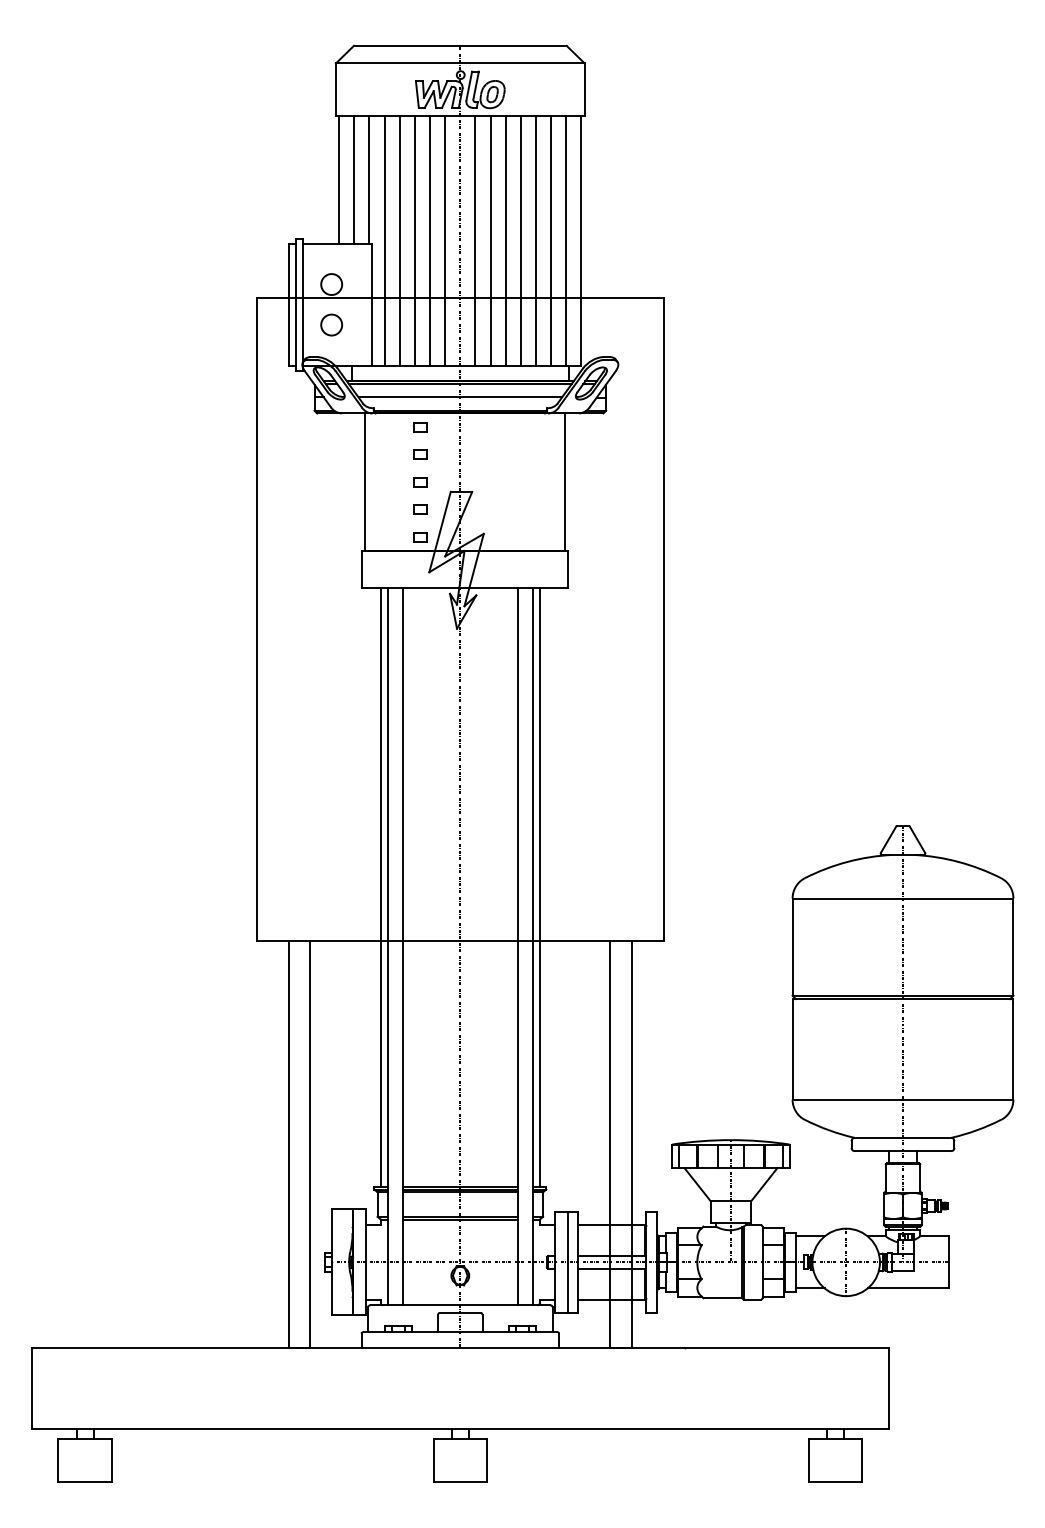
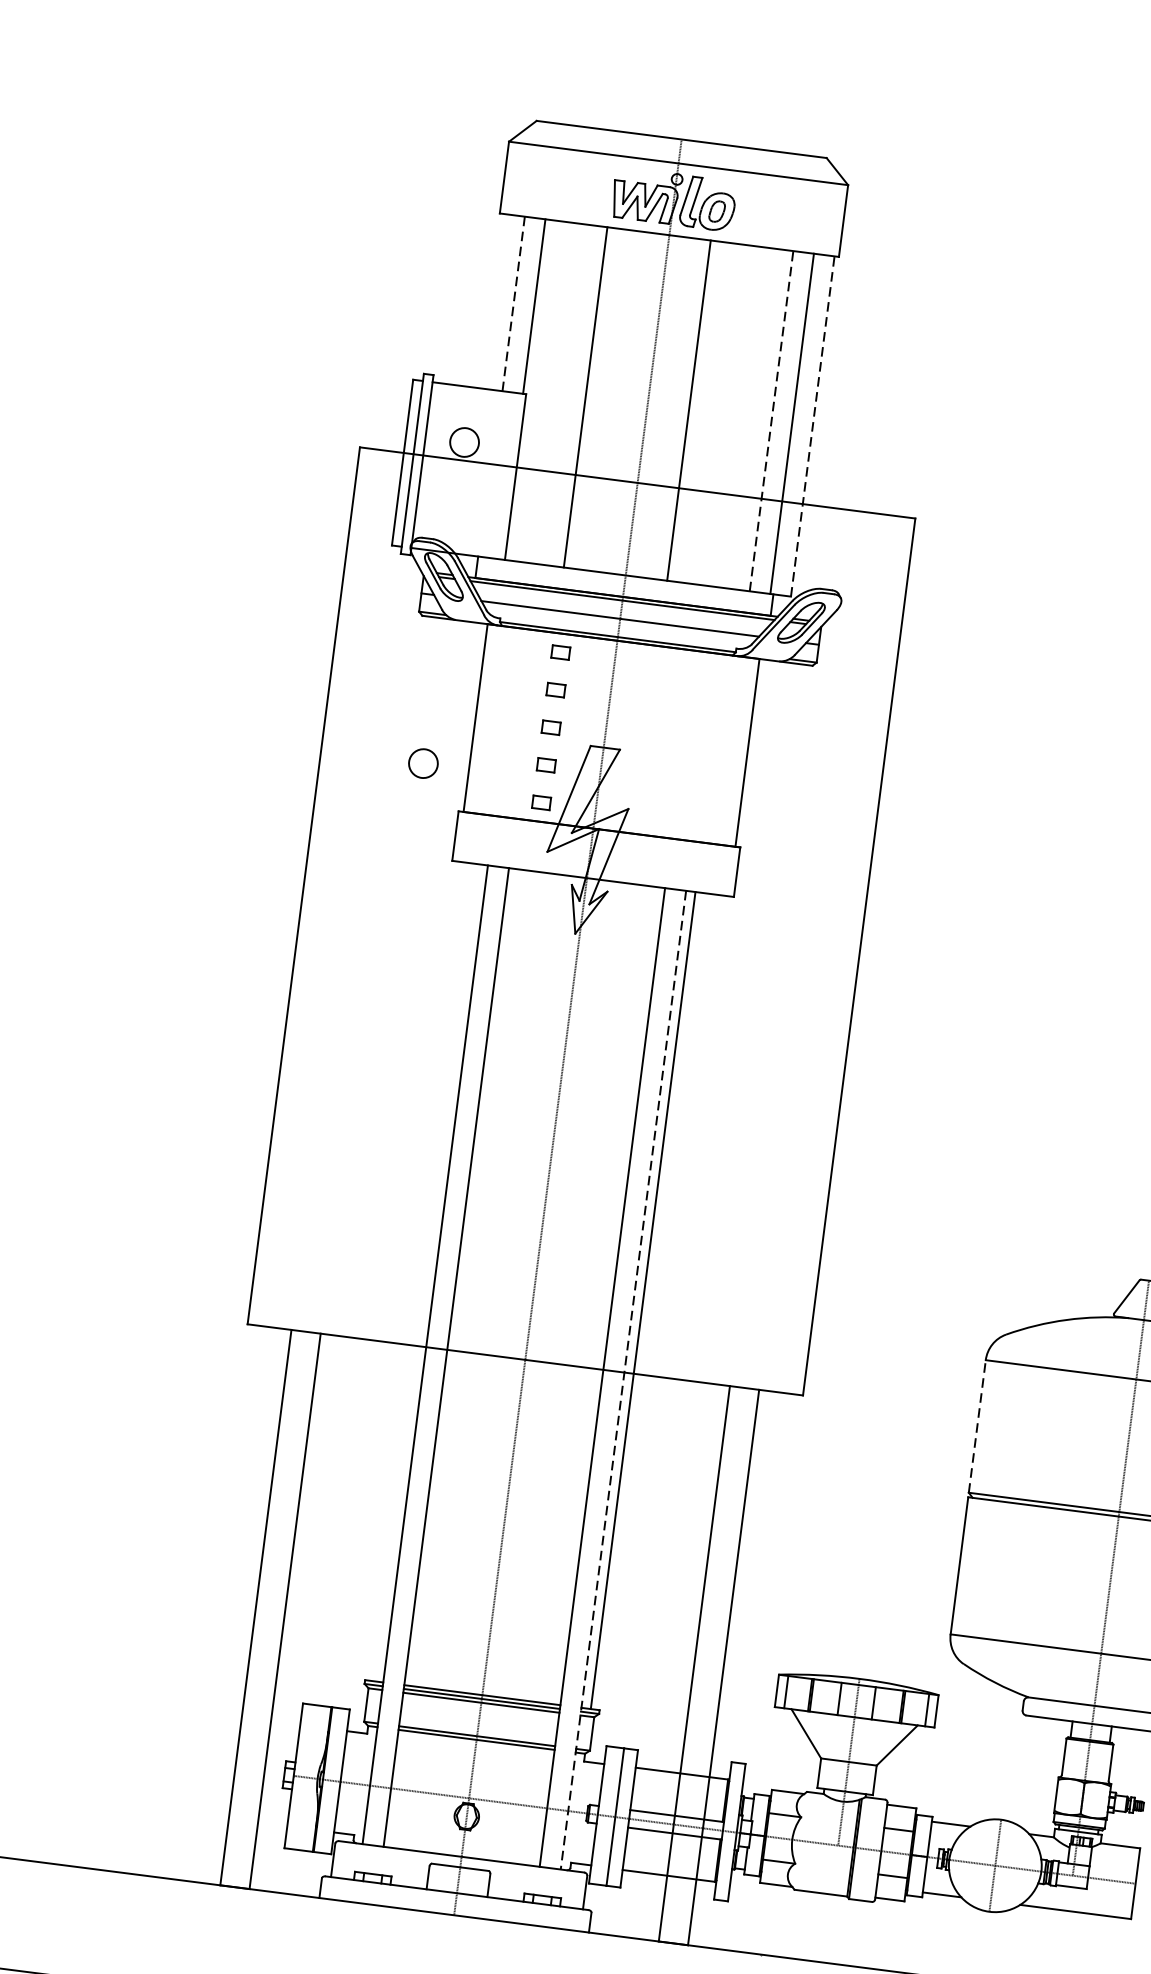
line: (339, 180) -> (493, 301), removed
line: (354, 180) -> (513, 304), solid -> dashed
line: (384, 240) -> (544, 391), removed
line: (399, 240) -> (564, 394), removed
line: (429, 240) -> (605, 399), removed
line: (445, 240) -> (627, 402), removed
line: (475, 240) -> (668, 407), removed
line: (505, 240) -> (709, 412), removed
line: (520, 240) -> (729, 415), removed
line: (536, 240) -> (751, 418), removed
line: (551, 240) -> (771, 420), solid -> dashed
line: (581, 240) -> (812, 426), solid -> dashed
circle: (331, 324) -> (423, 762), moved
line: (380, 886) -> (425, 1271), removed
line: (533, 946) -> (624, 1380), solid -> dashed
line: (792, 947) -> (977, 1426), solid -> dashed

